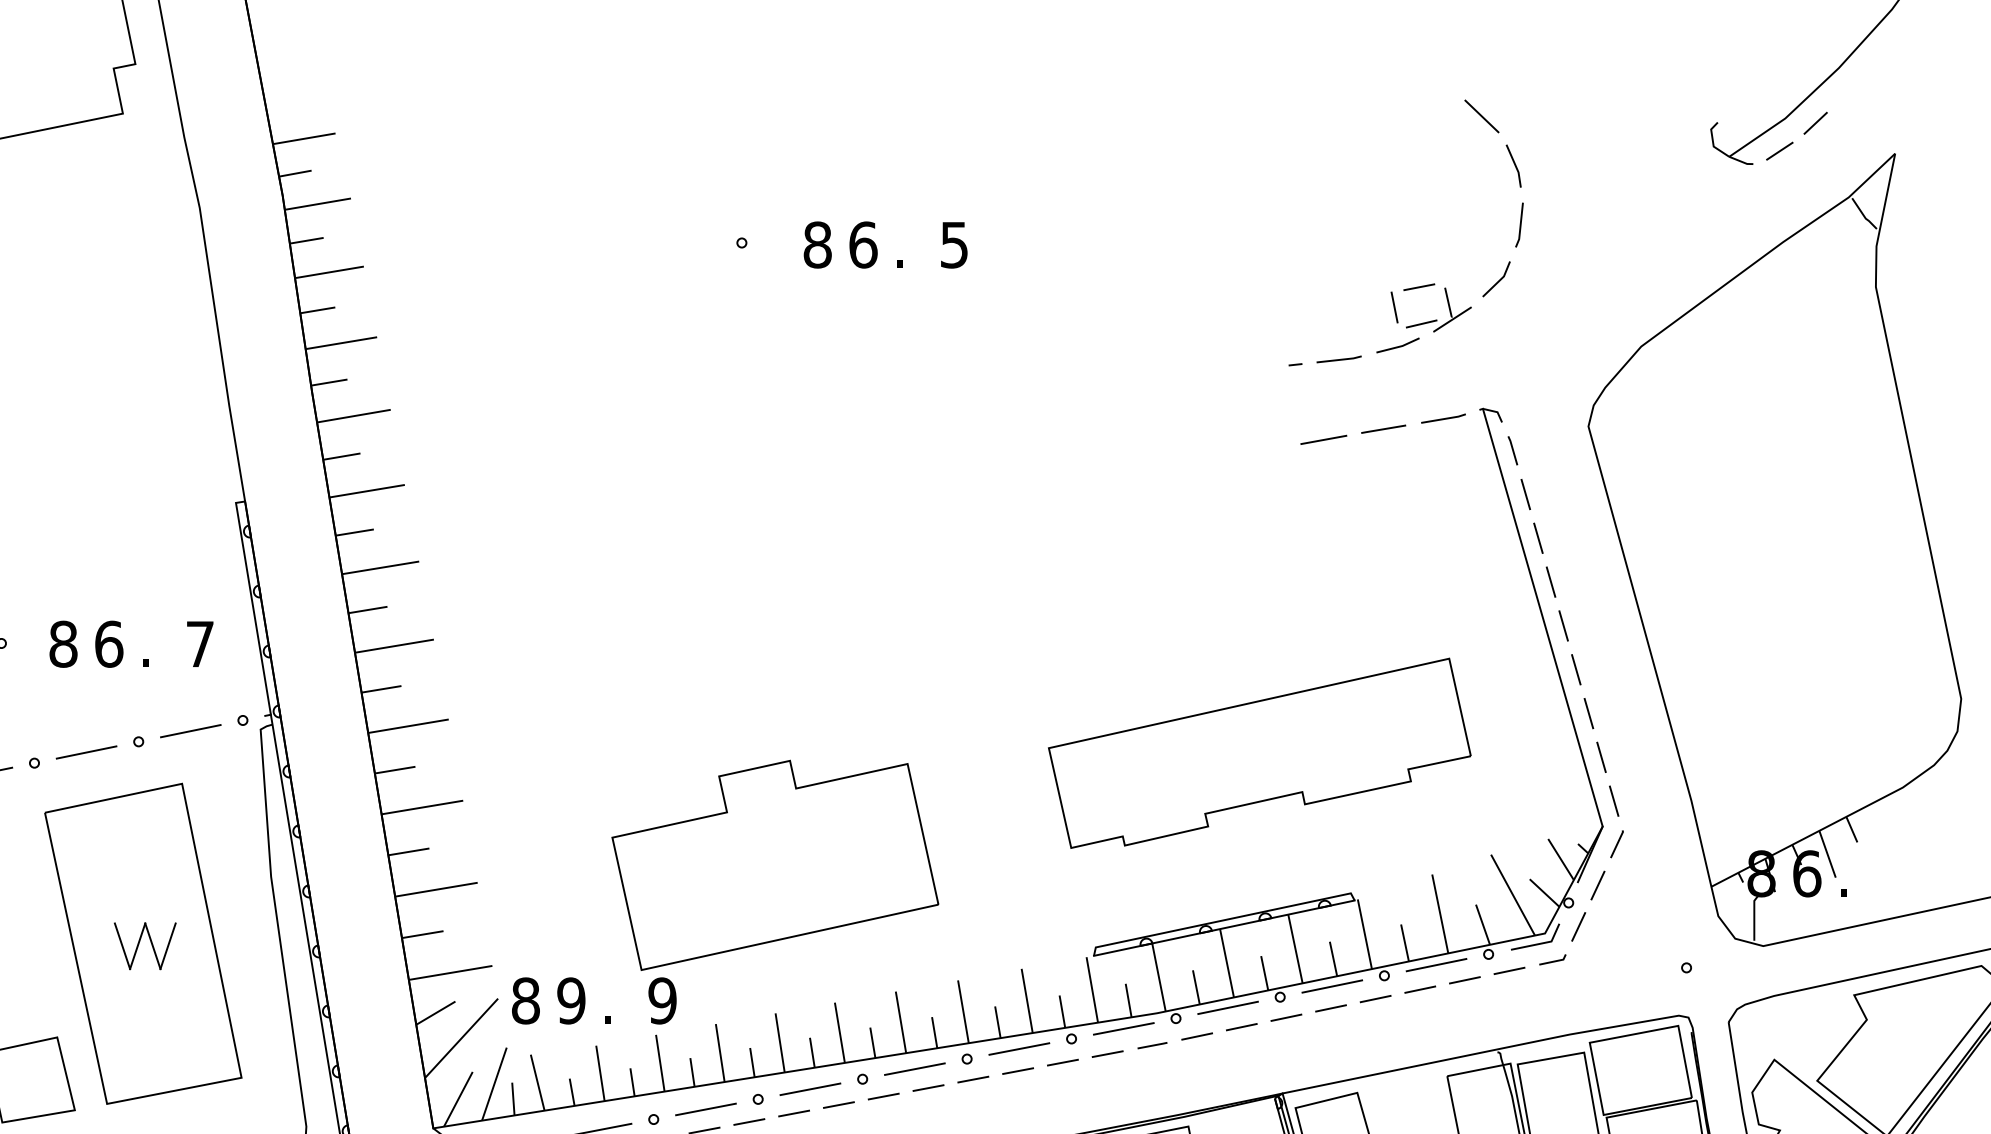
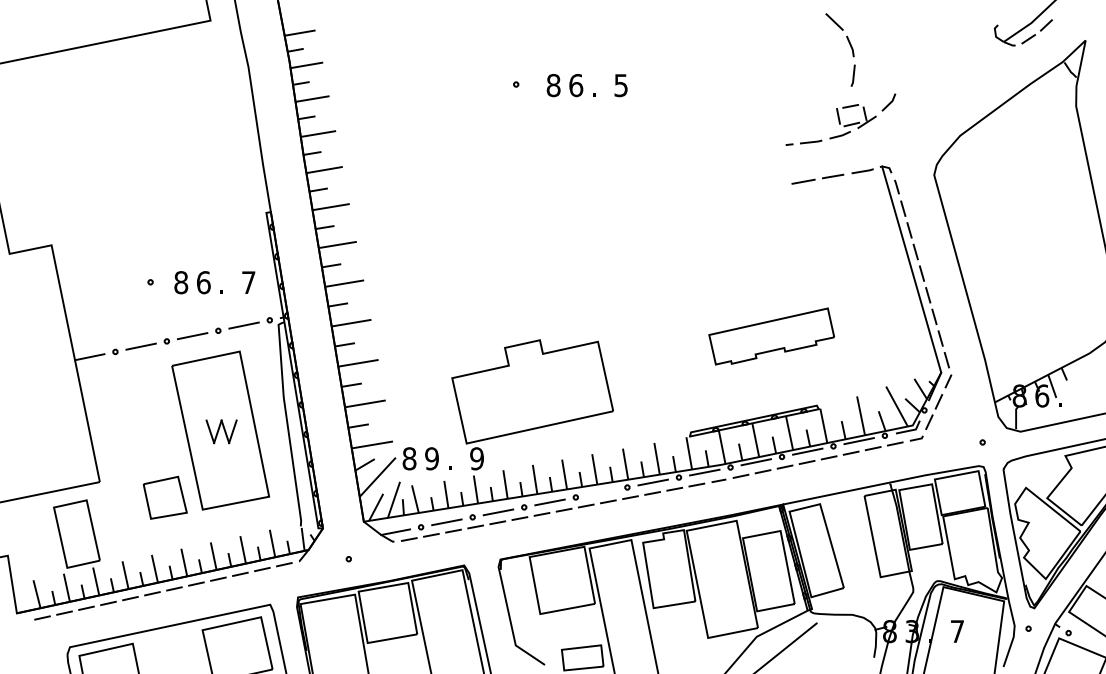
part: (1512, 163) -> (849, 45), moved
part: (1258, 753) -> (771, 336), size x0.6
line: (914, 1069) -> (601, 492), removed

